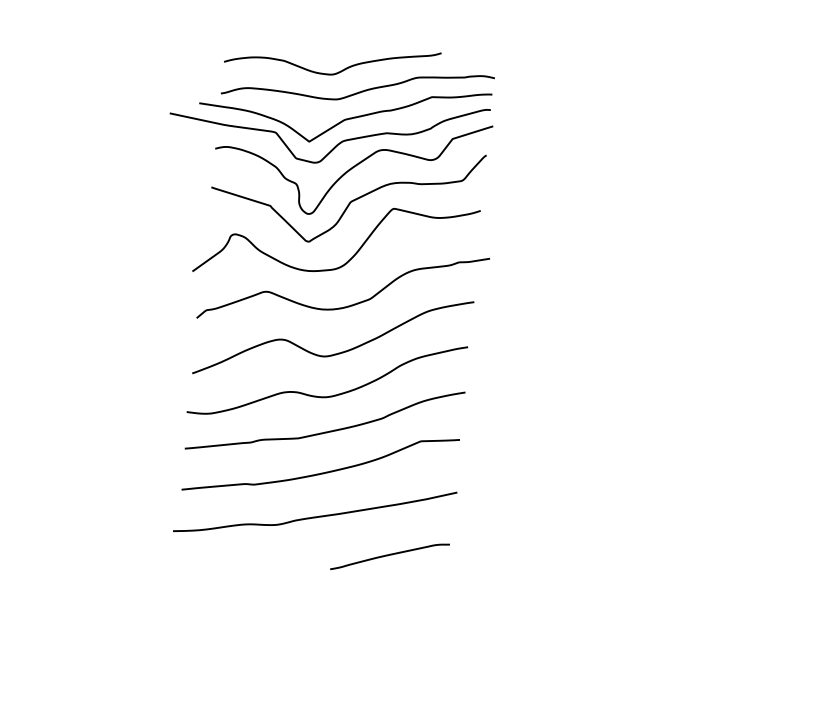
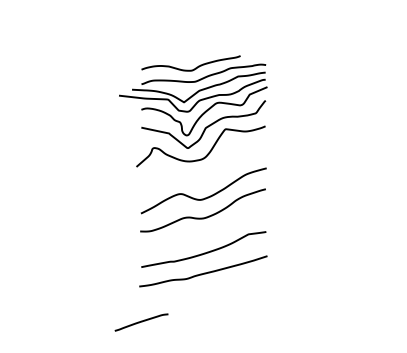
curve: (344, 305) -> (207, 175), removed
curve: (325, 430) -> (204, 233), removed
curve: (389, 556) -> (141, 322), moved

